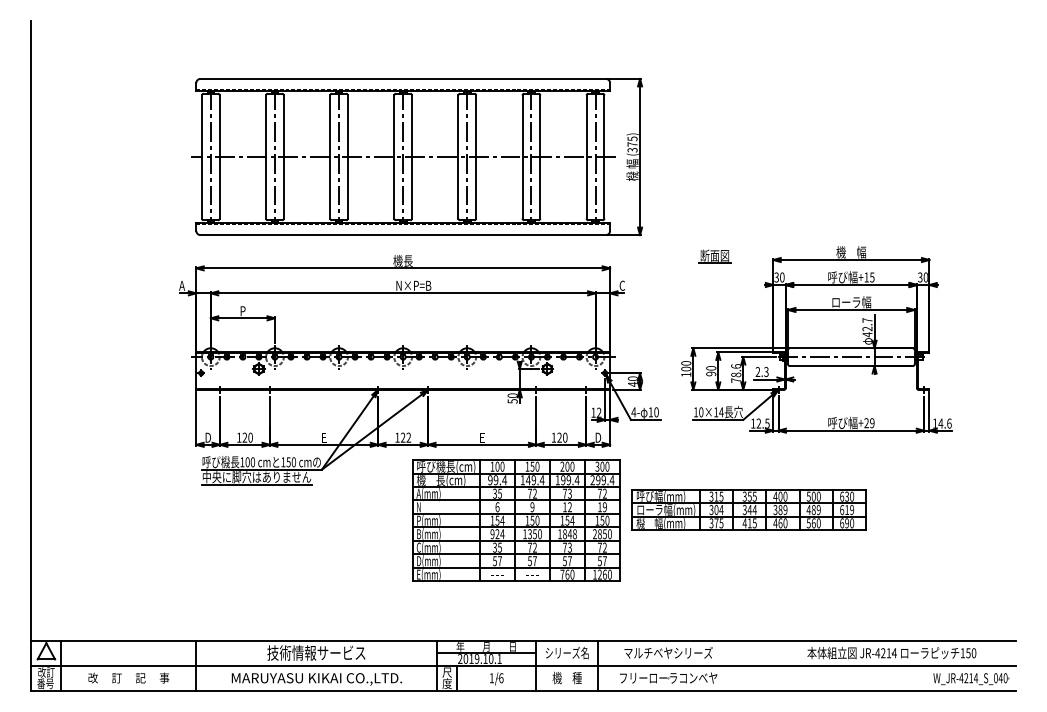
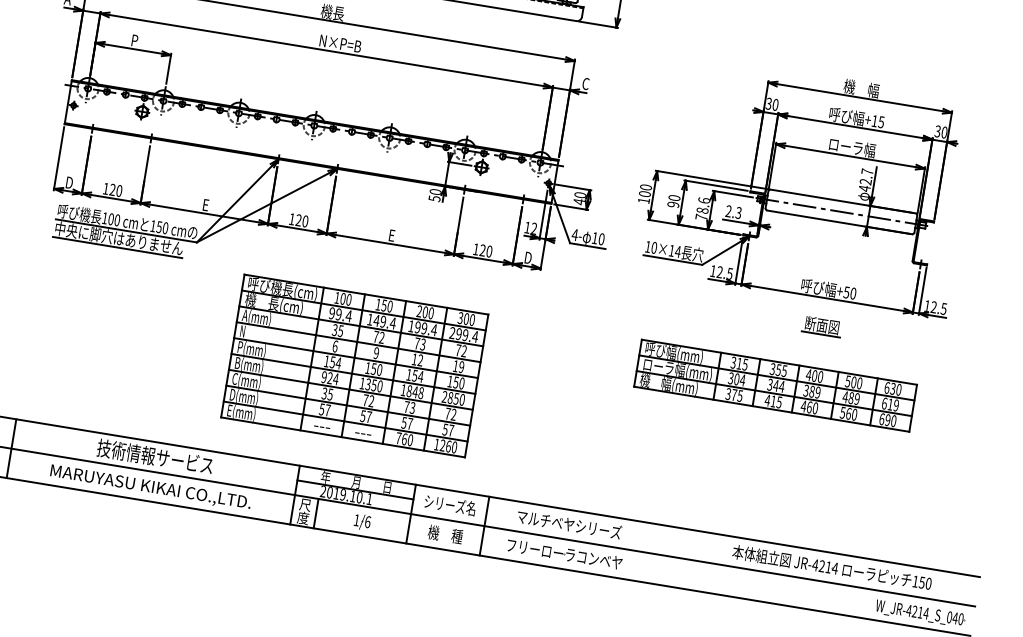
part: (714, 256) -> (821, 326), moved
text: (869, 423) -> (849, 293), +29 -> +50
text: (944, 423) -> (938, 307), 14.6 -> 12.5
text: (408, 437) -> (305, 221), 122 -> 120
part: (748, 509) -> (774, 384), moved
part: (516, 520) -> (355, 365), moved

